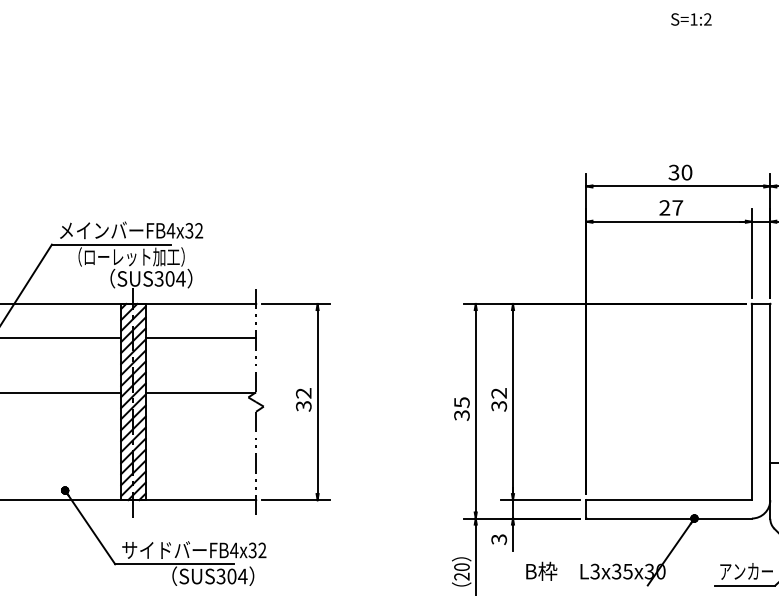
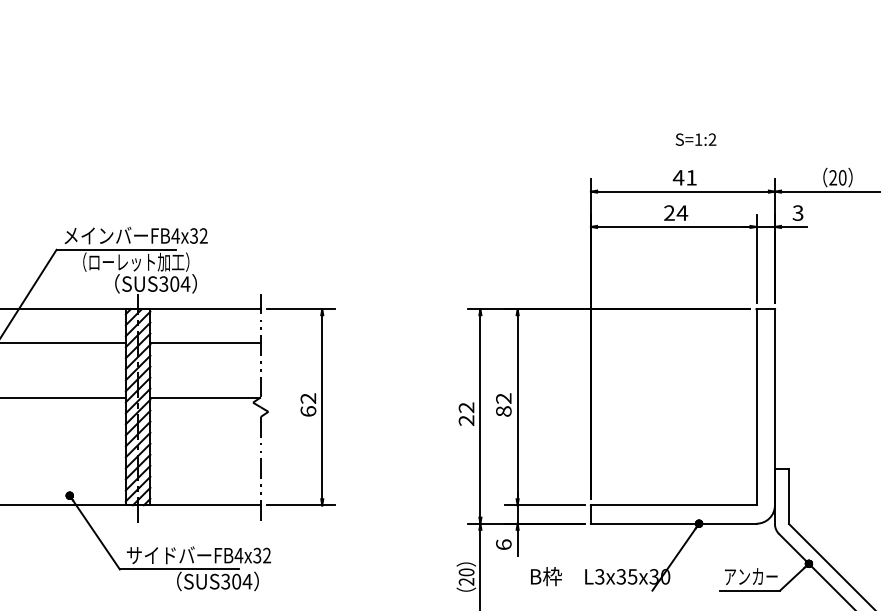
text: (690, 19) -> (695, 139), moved
text: (679, 172) -> (684, 177), 30 -> 41
text: (677, 207) -> (682, 212), 27 -> 24
text: (303, 406) -> (308, 411), 32 -> 62
text: (498, 406) -> (503, 411), 32 -> 82
text: (461, 409) -> (466, 414), 35 -> 22
text: (498, 539) -> (503, 544), 3 -> 6

